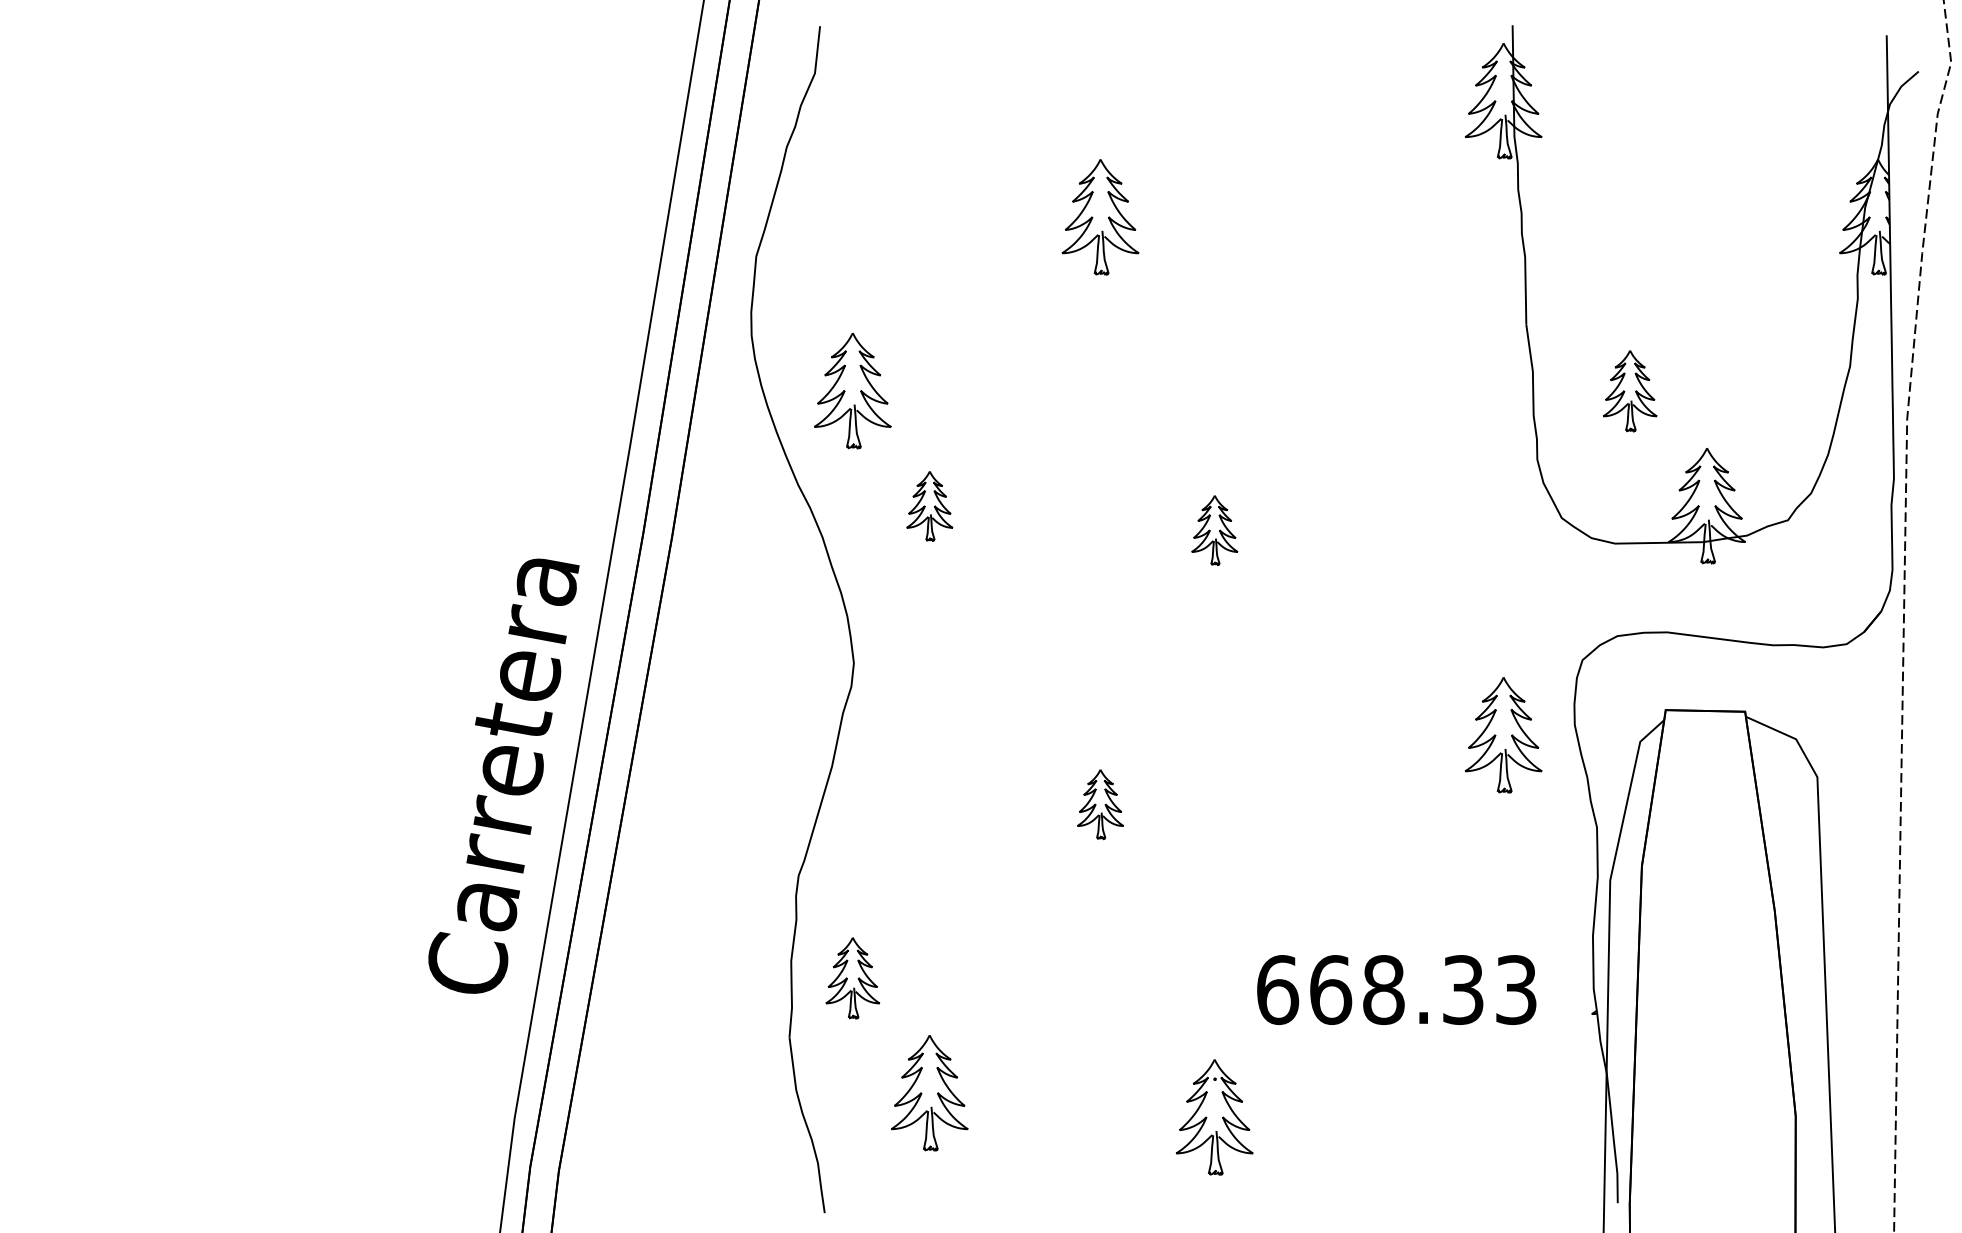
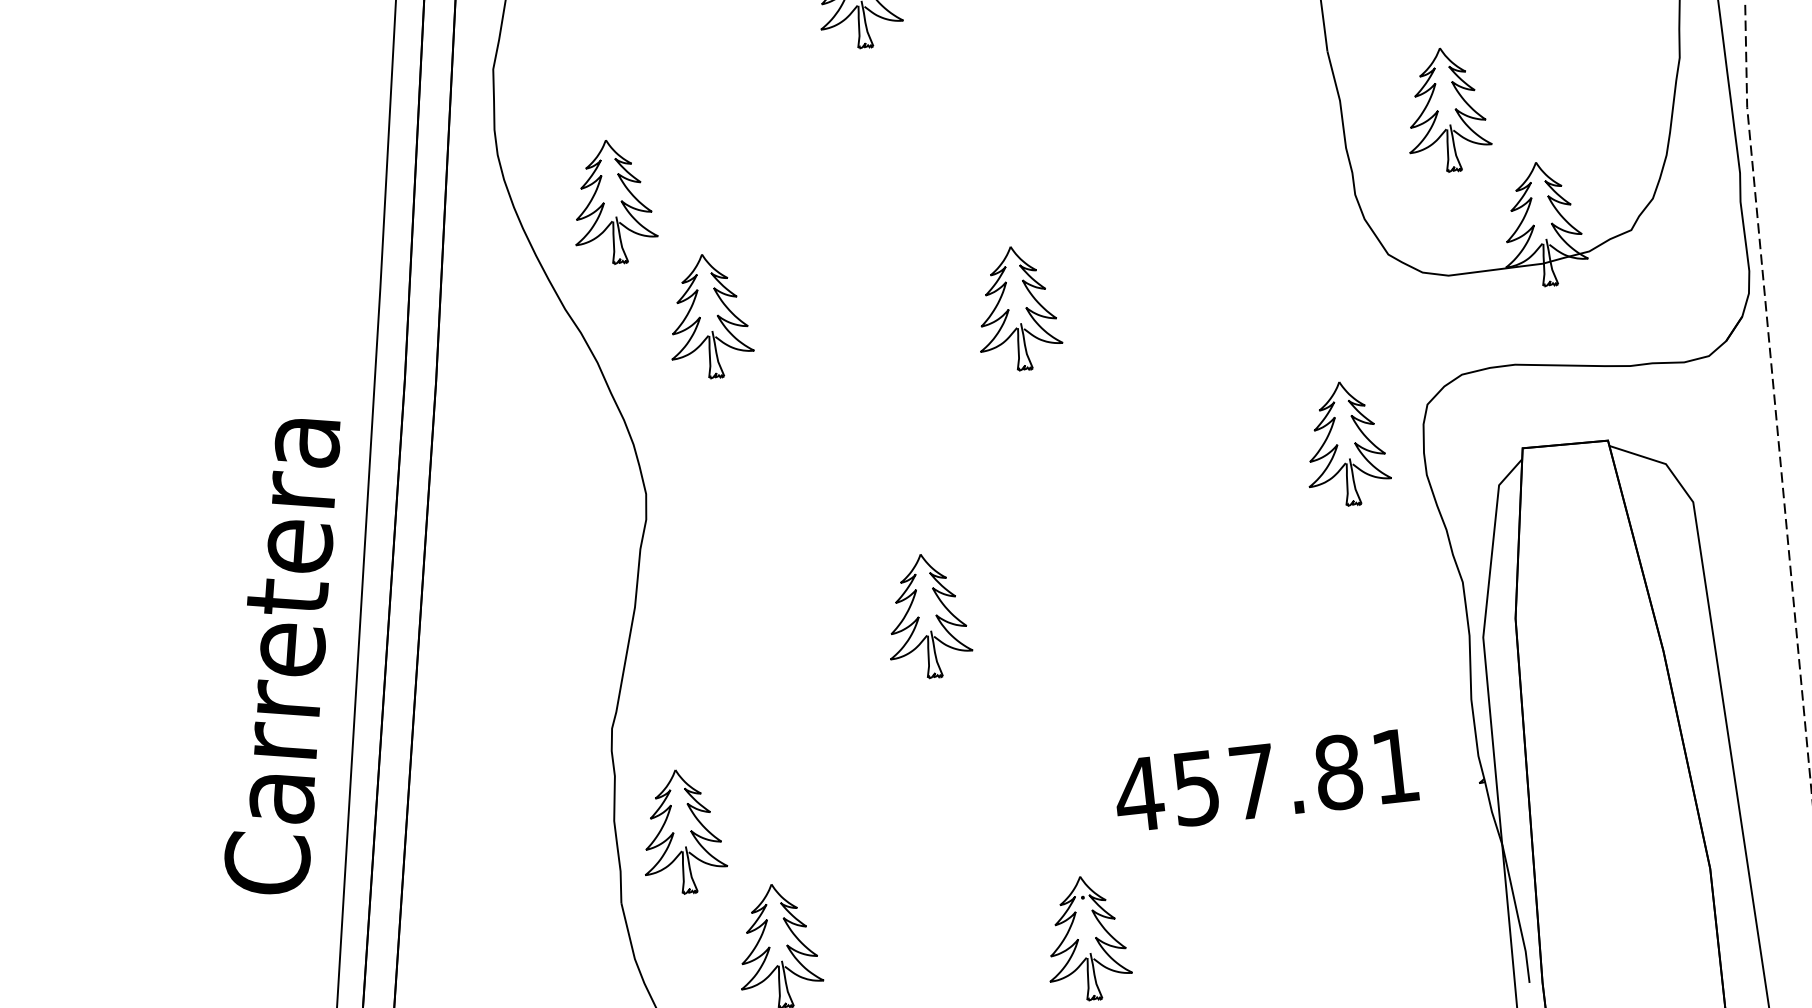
part: (1629, 391) -> (1446, 110), size x1.43
part: (929, 506) -> (708, 317), size x1.67
part: (1214, 530) -> (1017, 309), size x1.67
part: (1503, 735) -> (1346, 444), moved
part: (1100, 804) -> (927, 616), size x1.67
part: (852, 978) -> (682, 832), size x1.43
text: (1395, 990) -> (1265, 781), 668.33 -> 457.81

